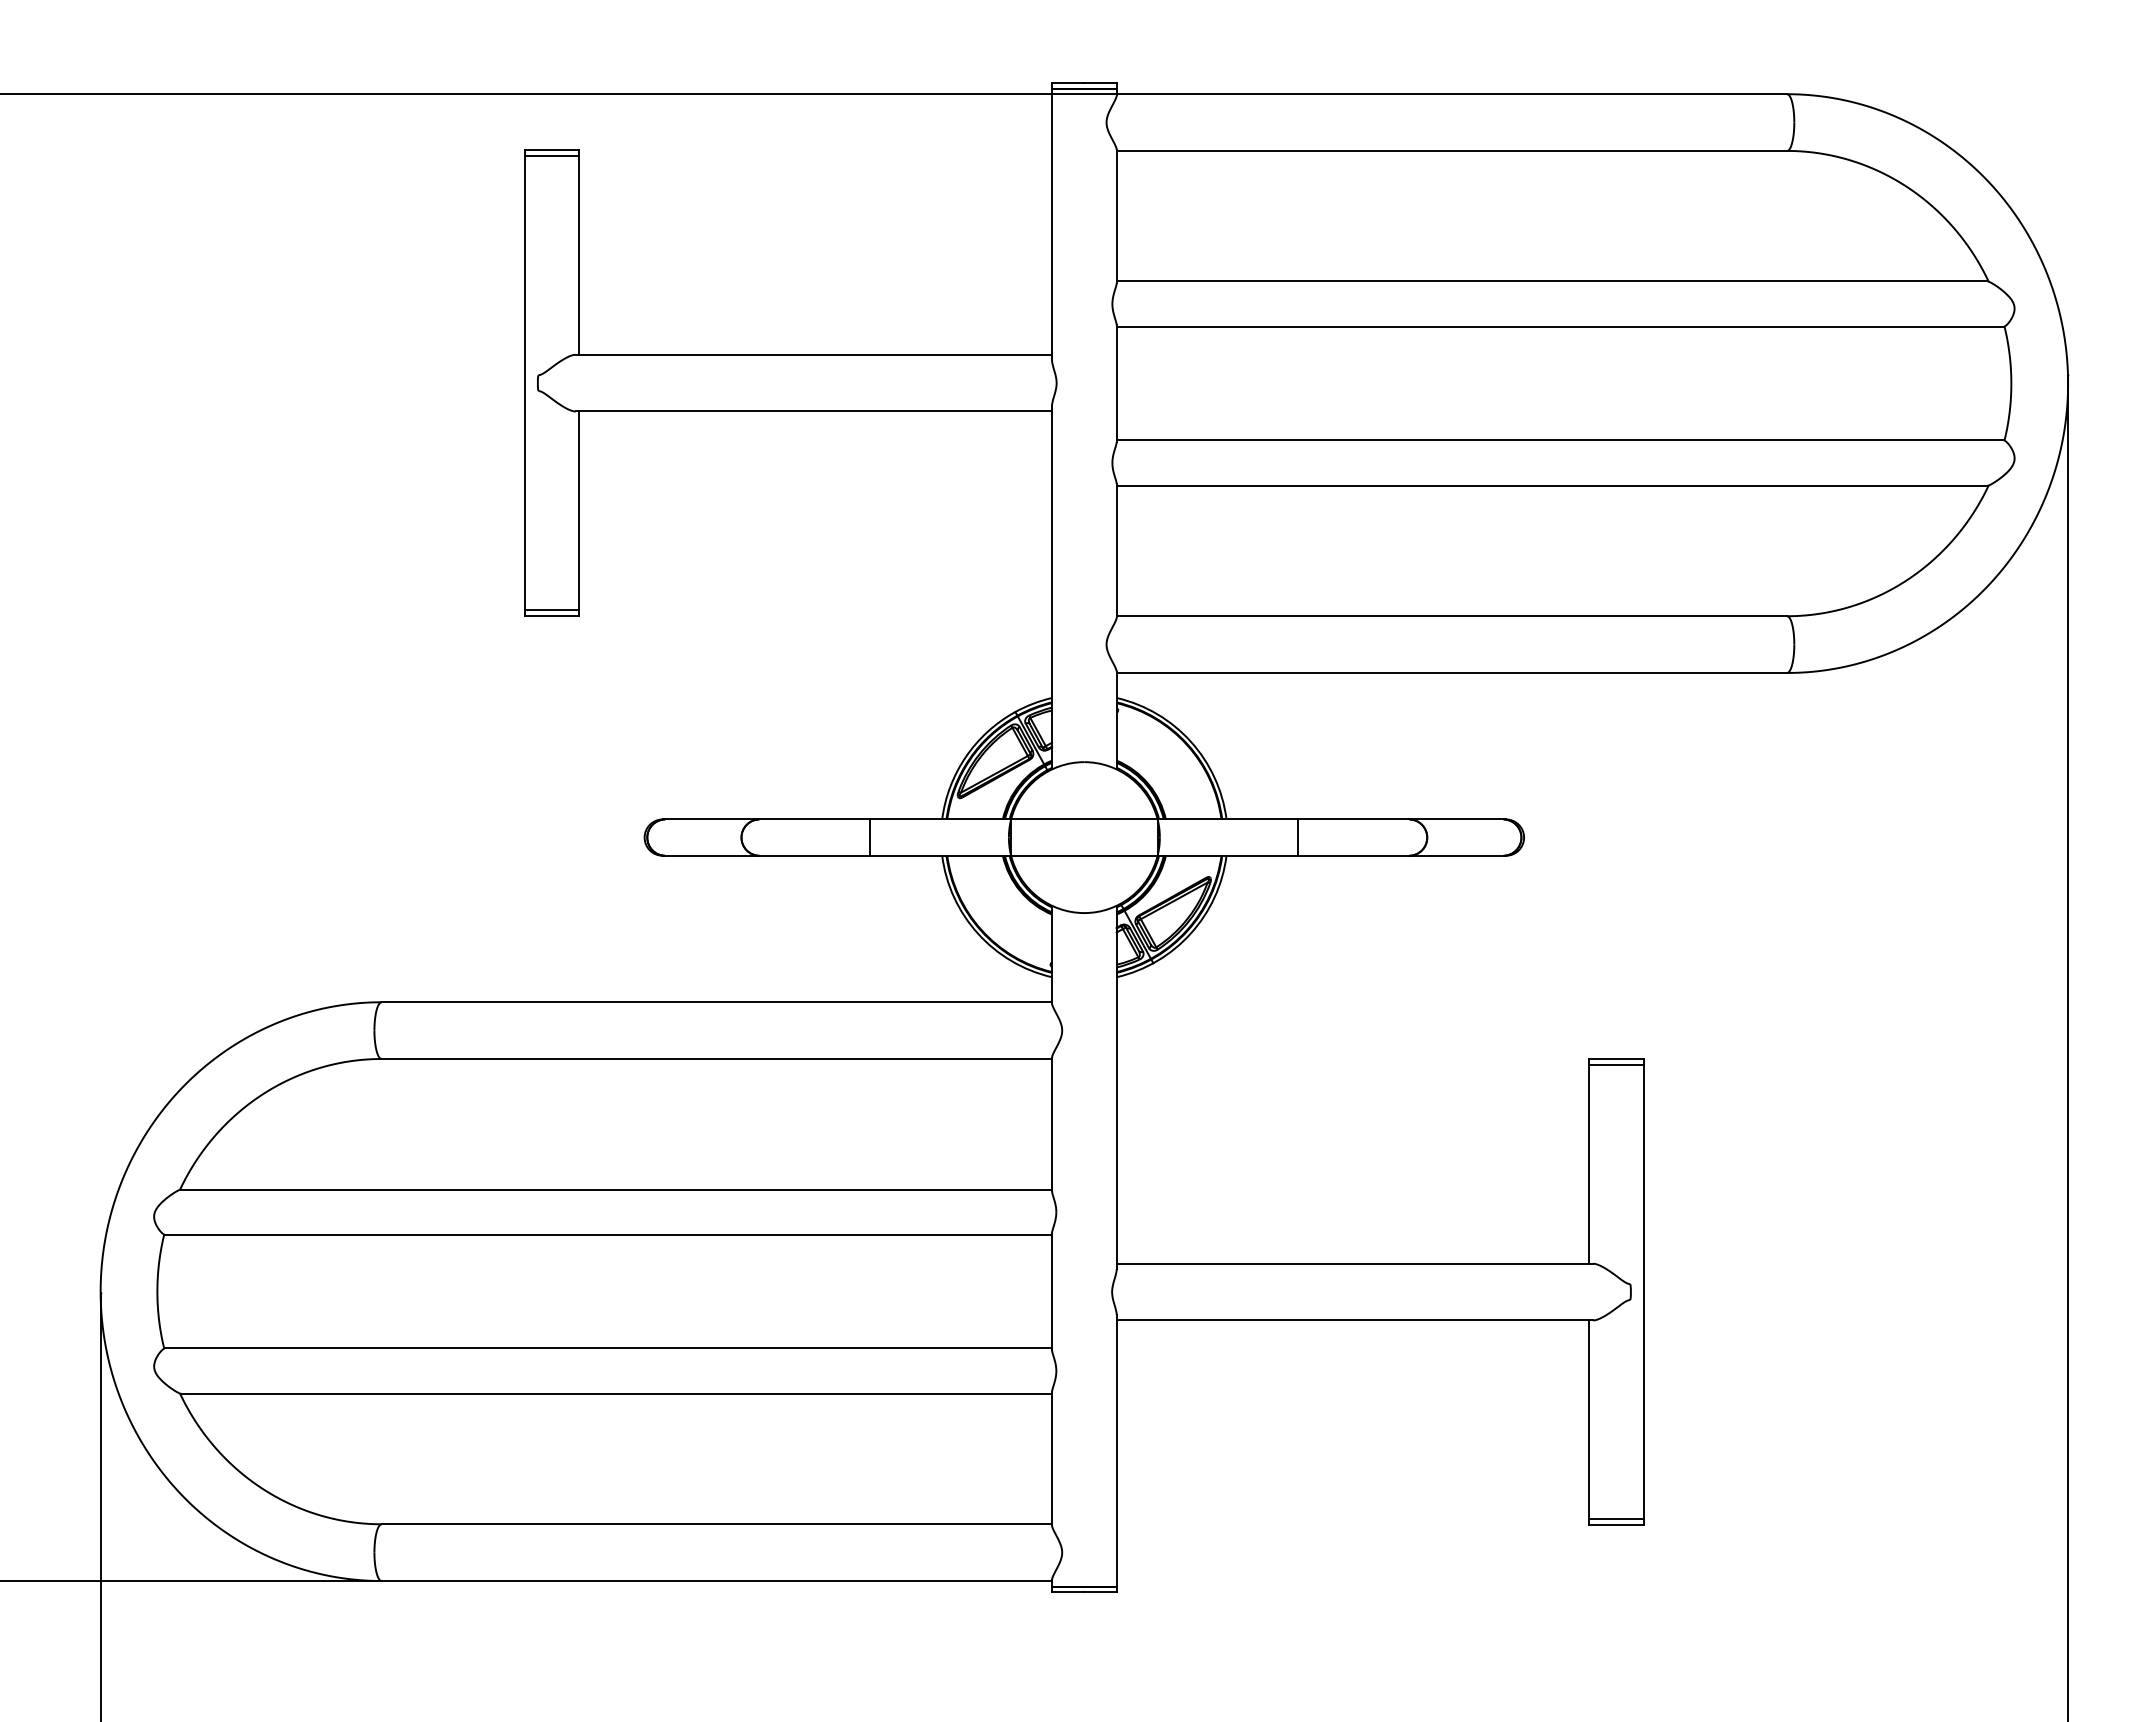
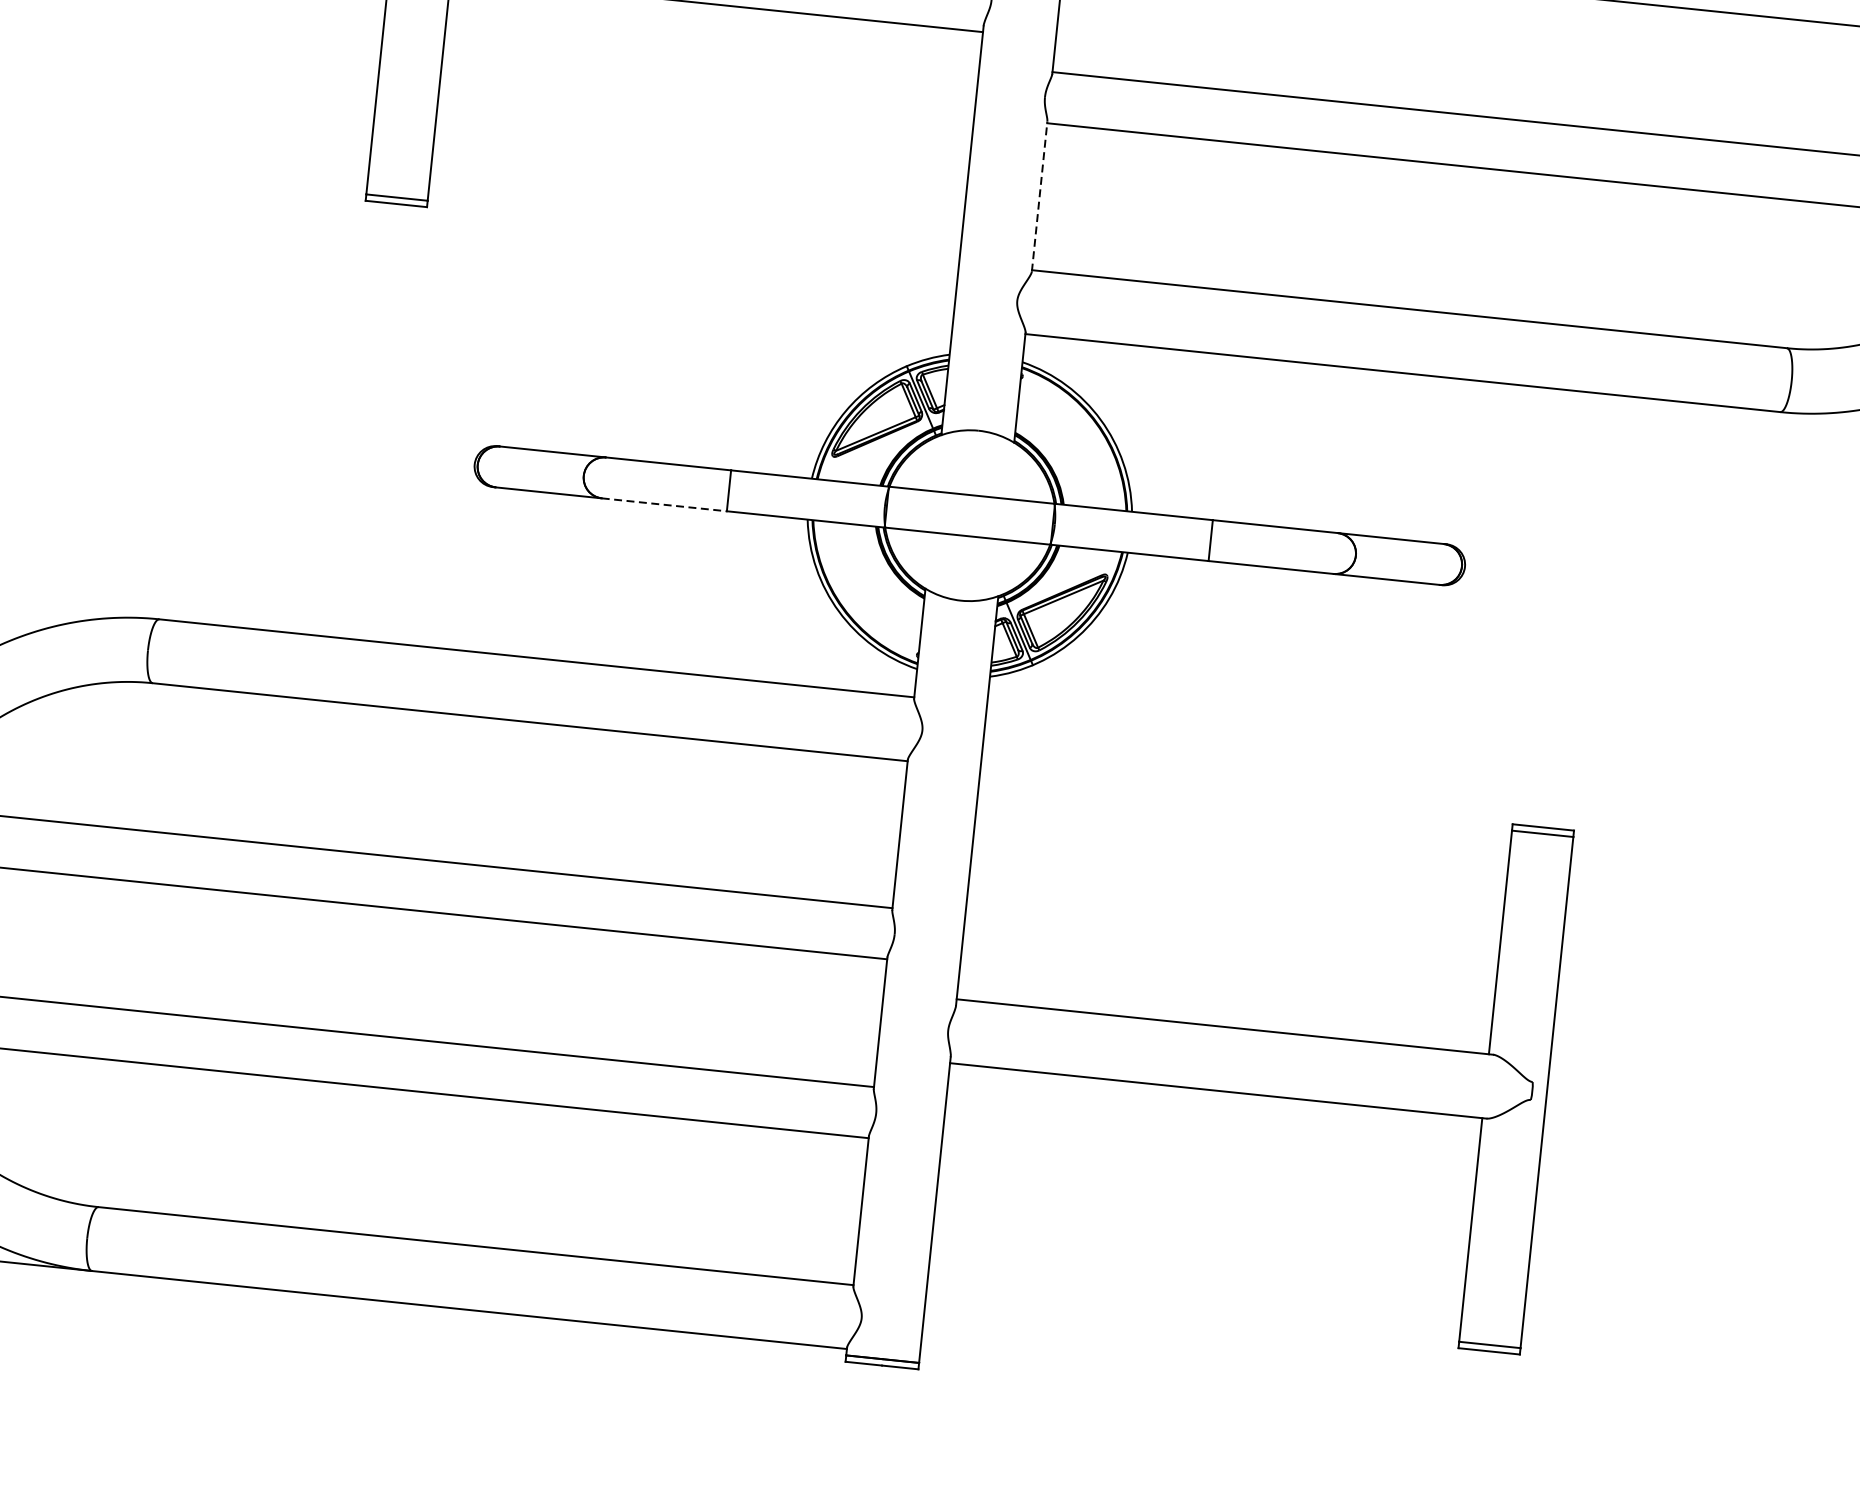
line: (1116, 550) -> (1039, 196), solid -> dashed
line: (814, 855) -> (663, 504), solid -> dashed

